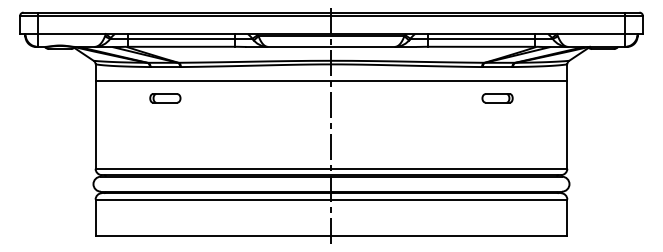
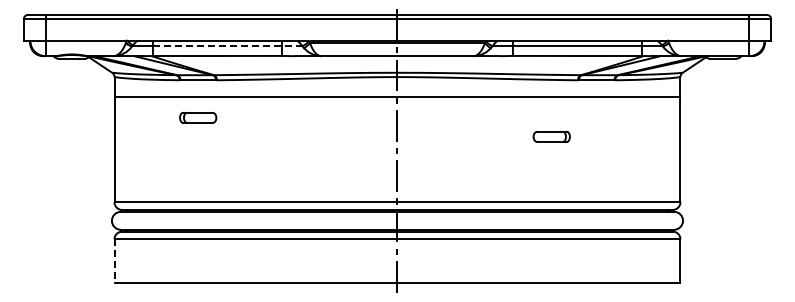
line: (189, 38) -> (227, 46), solid -> dashed
part: (497, 98) -> (551, 136), moved
line: (95, 217) -> (114, 260), solid -> dashed

